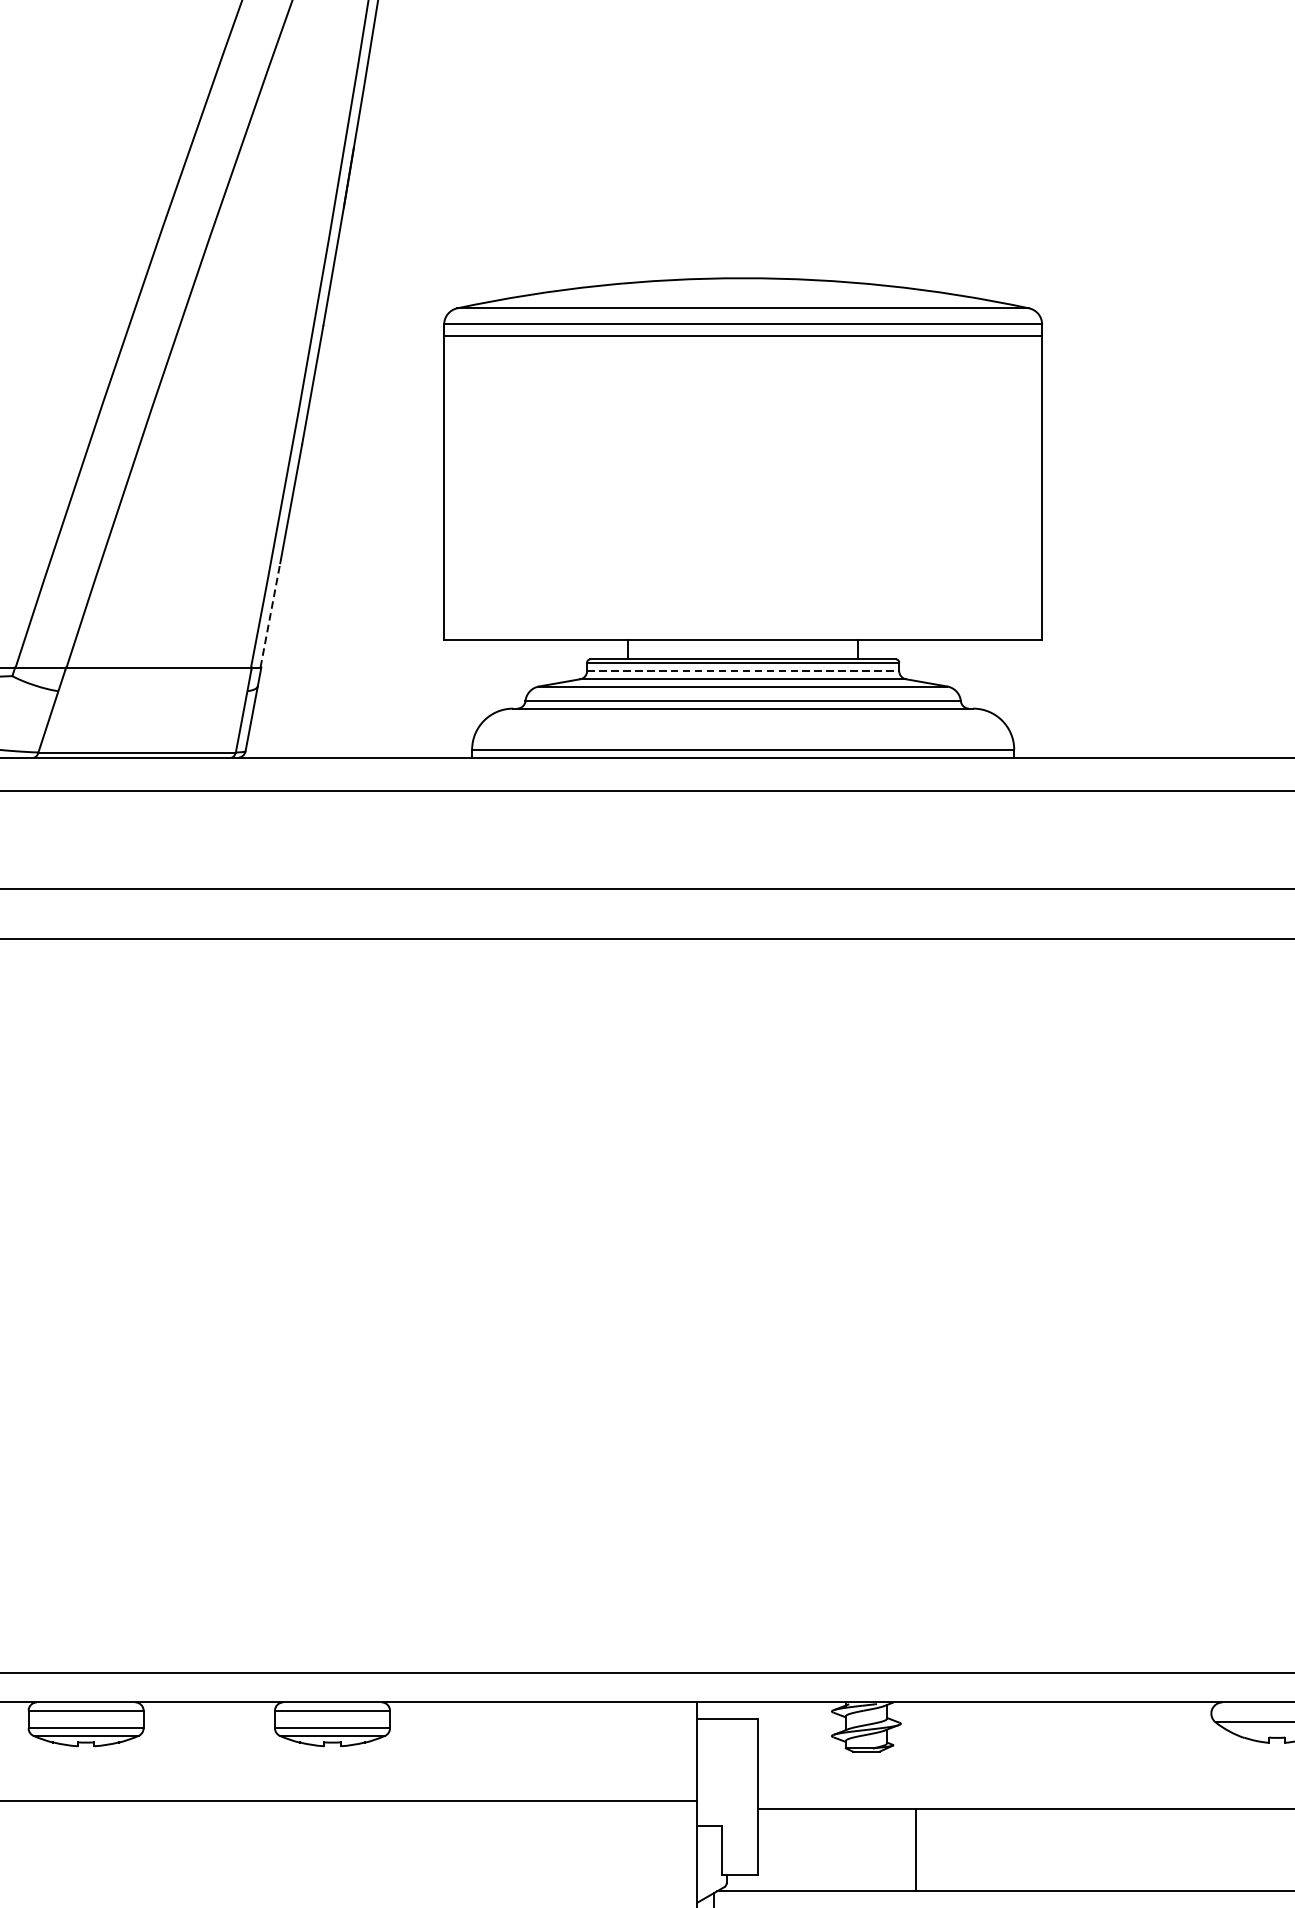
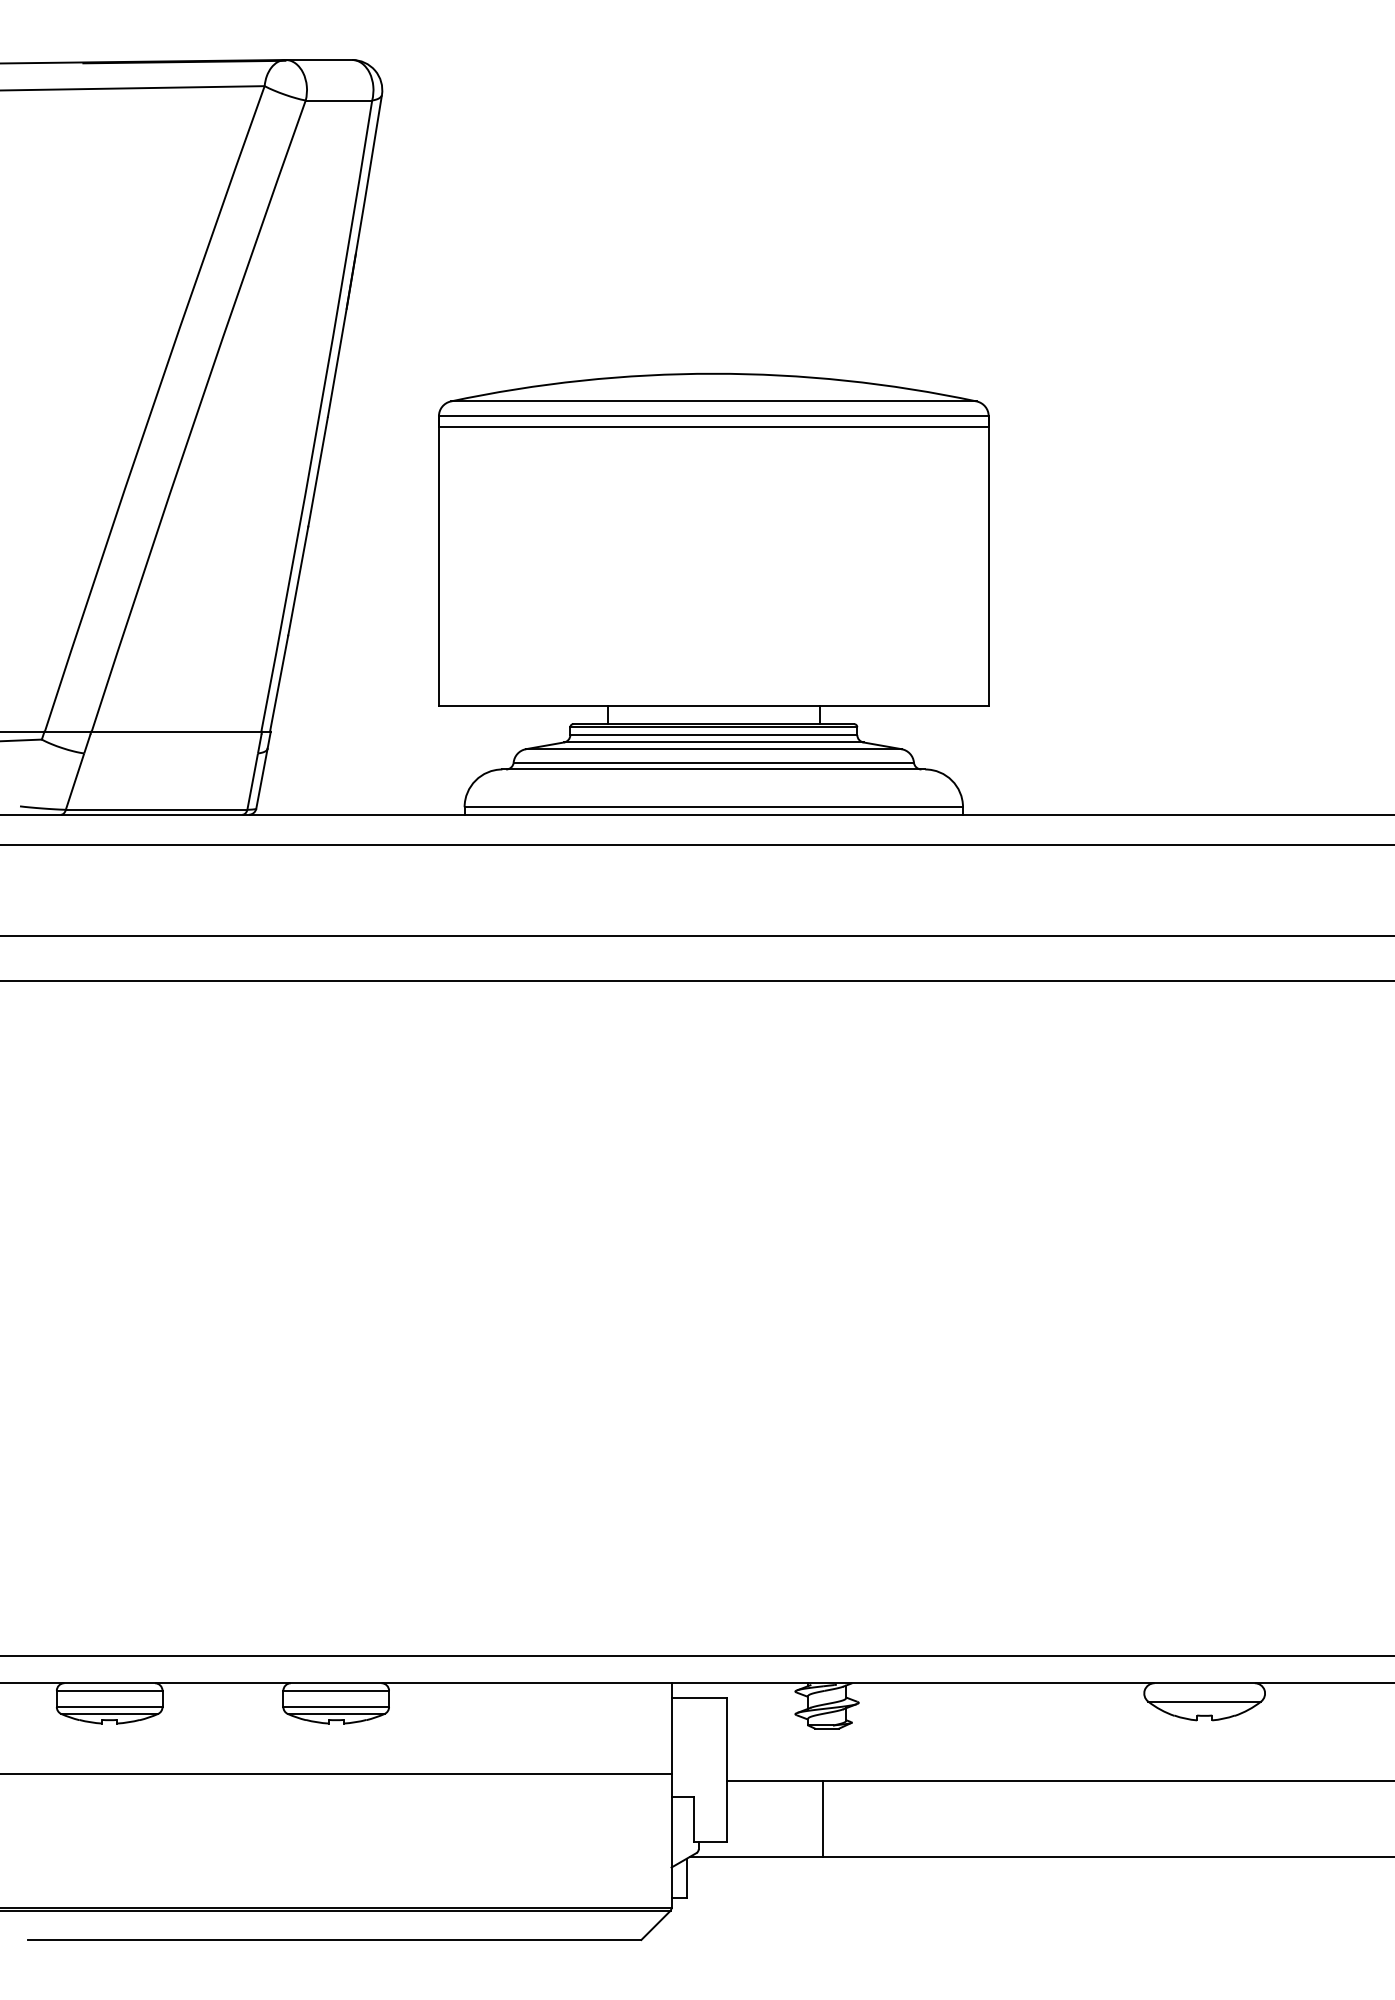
line: (270, 615) -> (279, 683), dashed -> solid
line: (743, 671) -> (714, 735), dashed -> solid
line: (915, 1849) -> (822, 1818), moved

